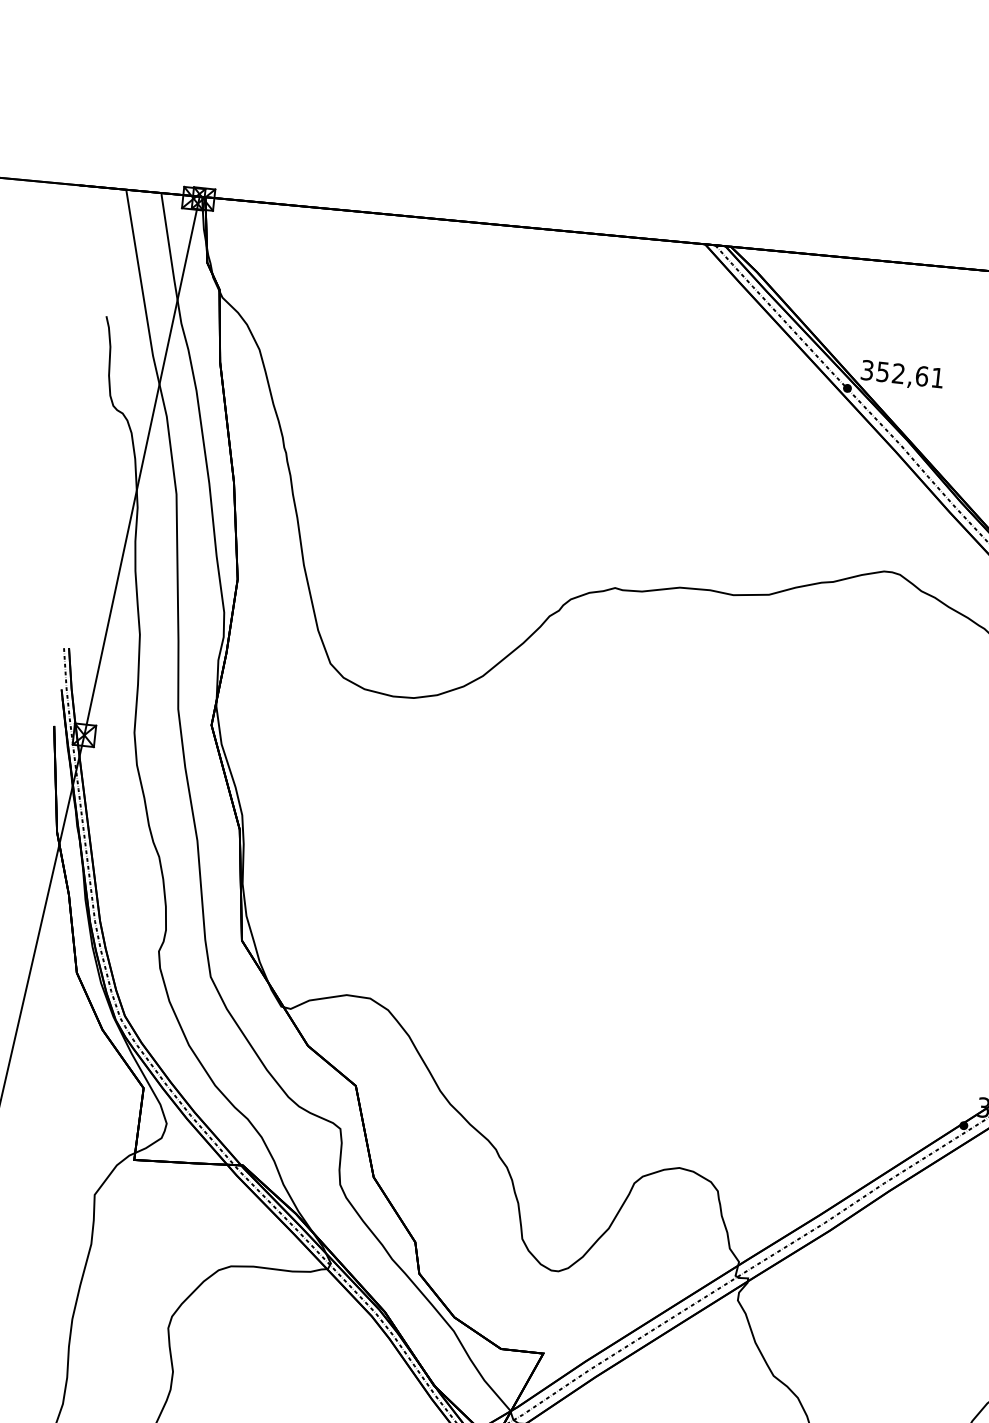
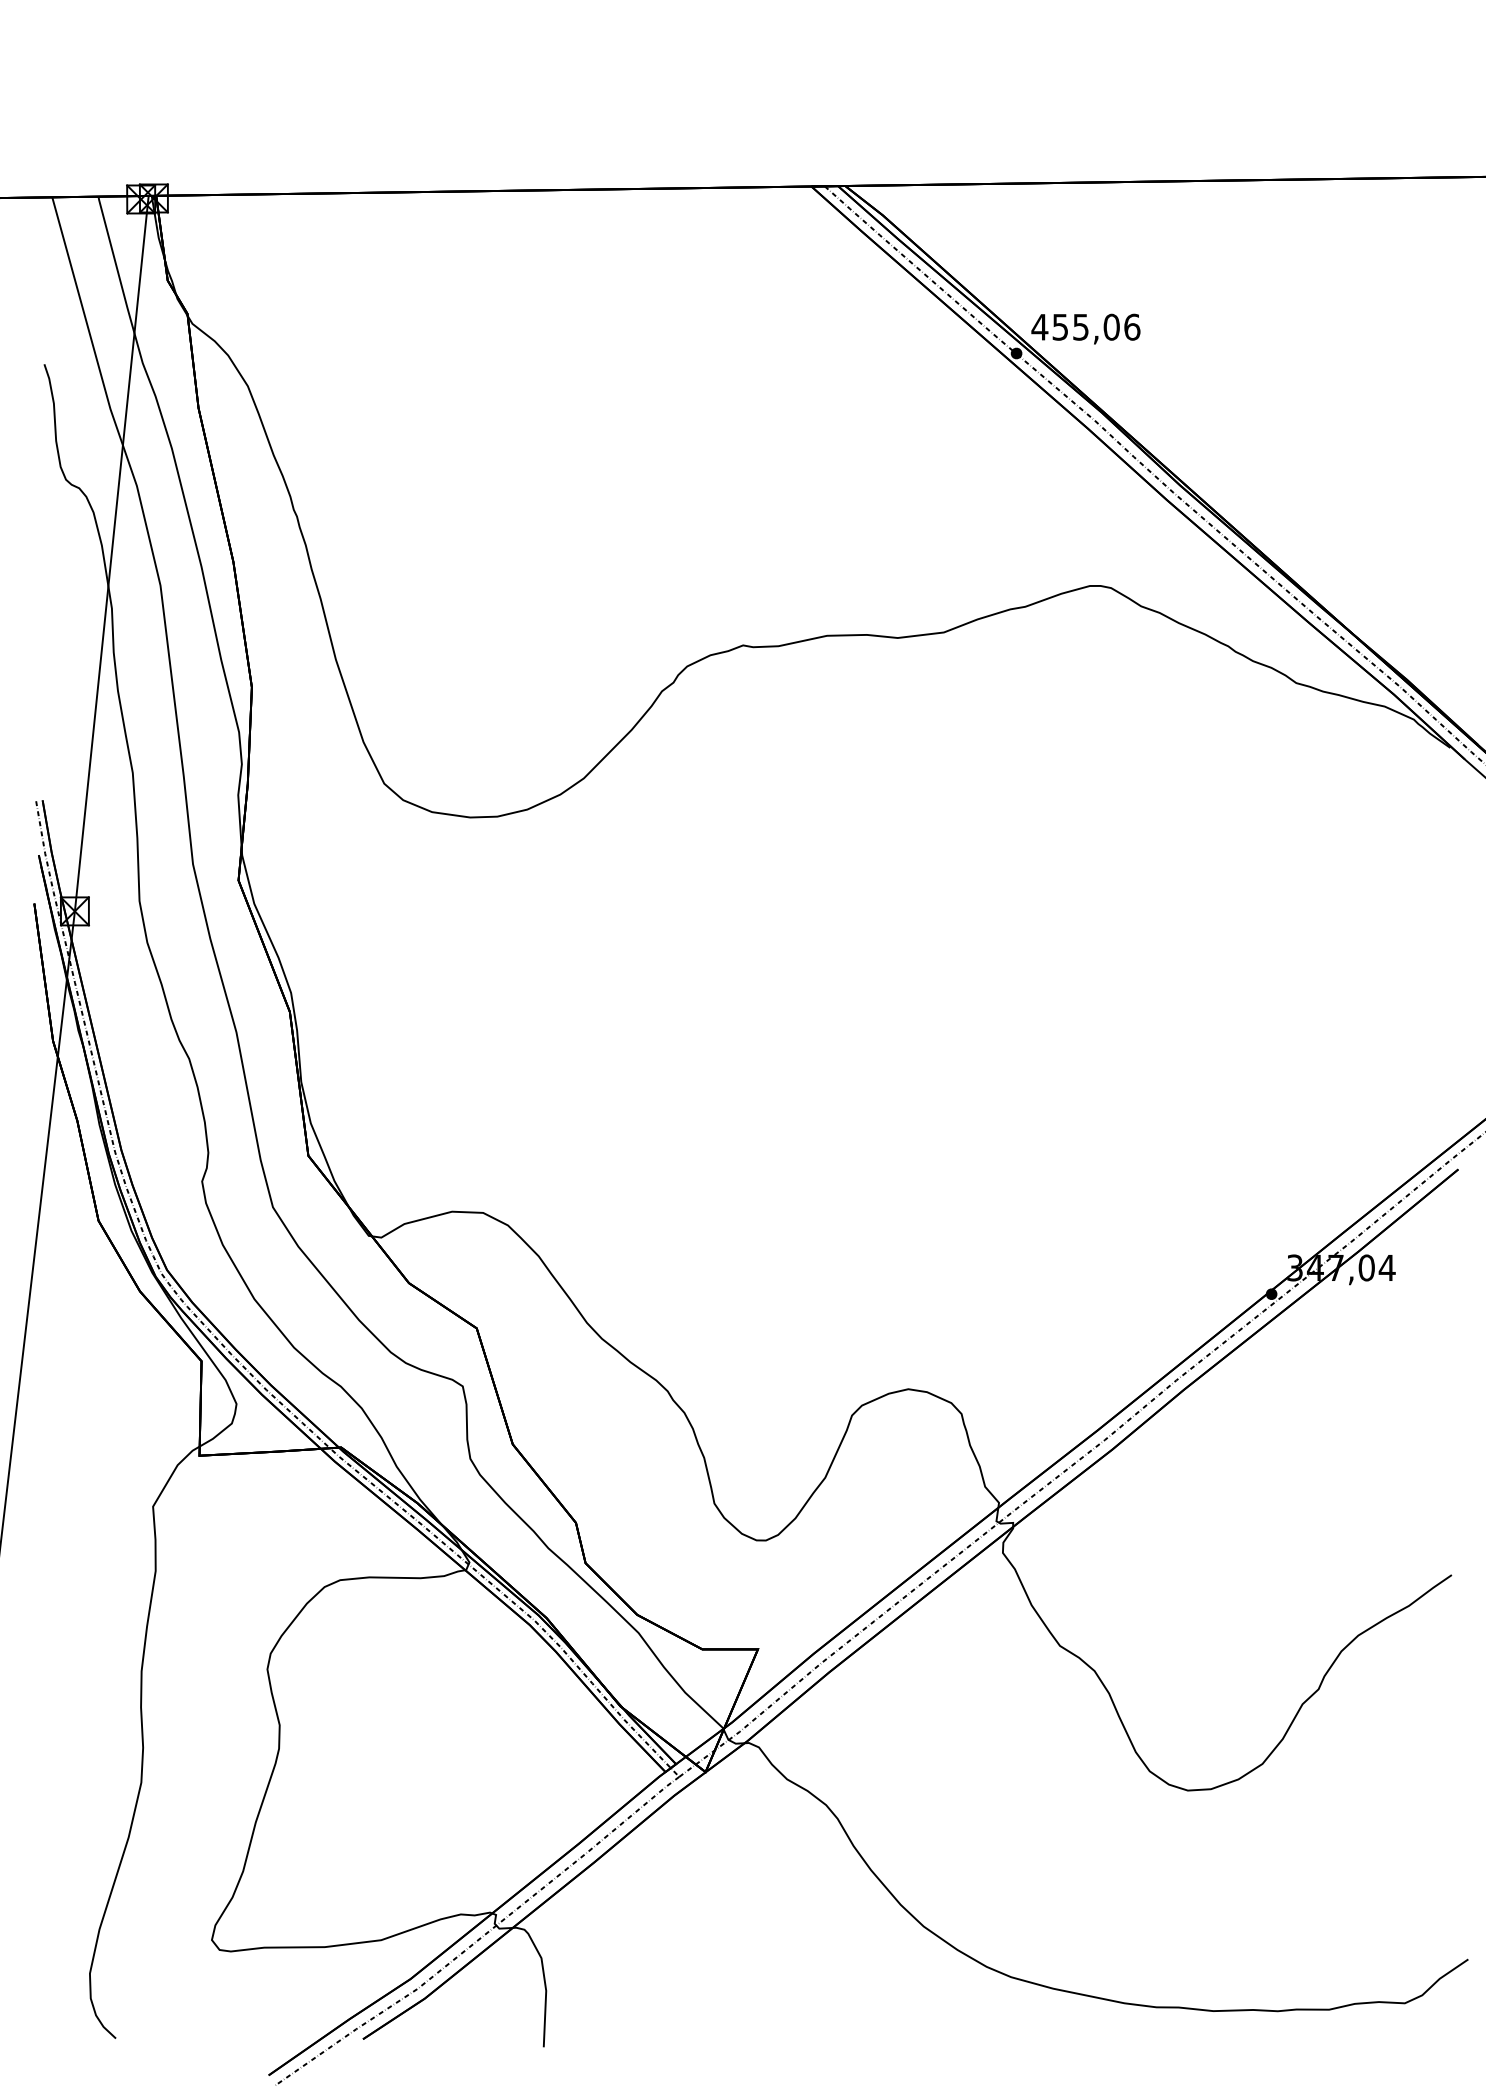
text: (902, 373) -> (1085, 326), 352,61 -> 455,06

